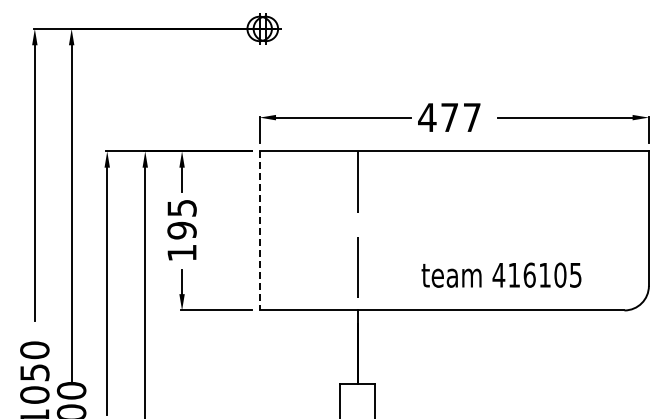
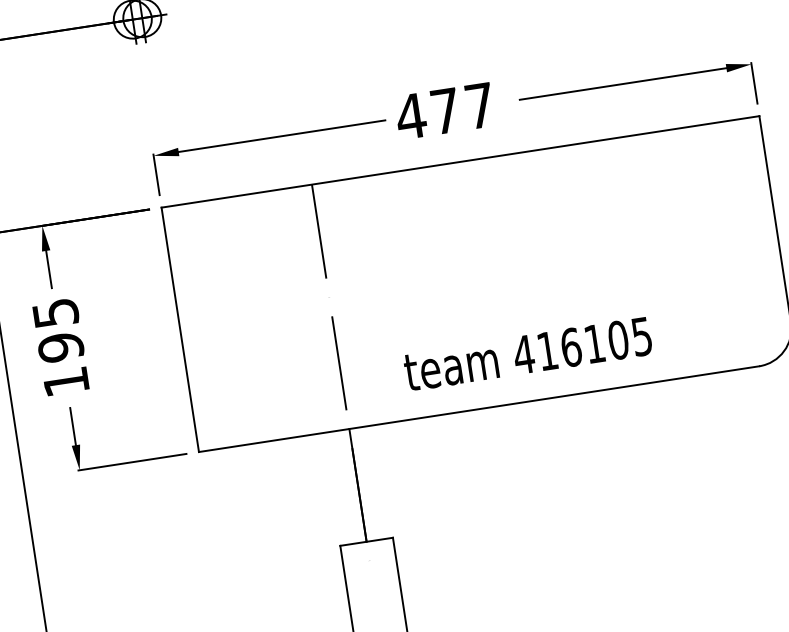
line: (259, 230) -> (179, 329), dashed -> solid
text: (501, 274) -> (527, 353), moved

